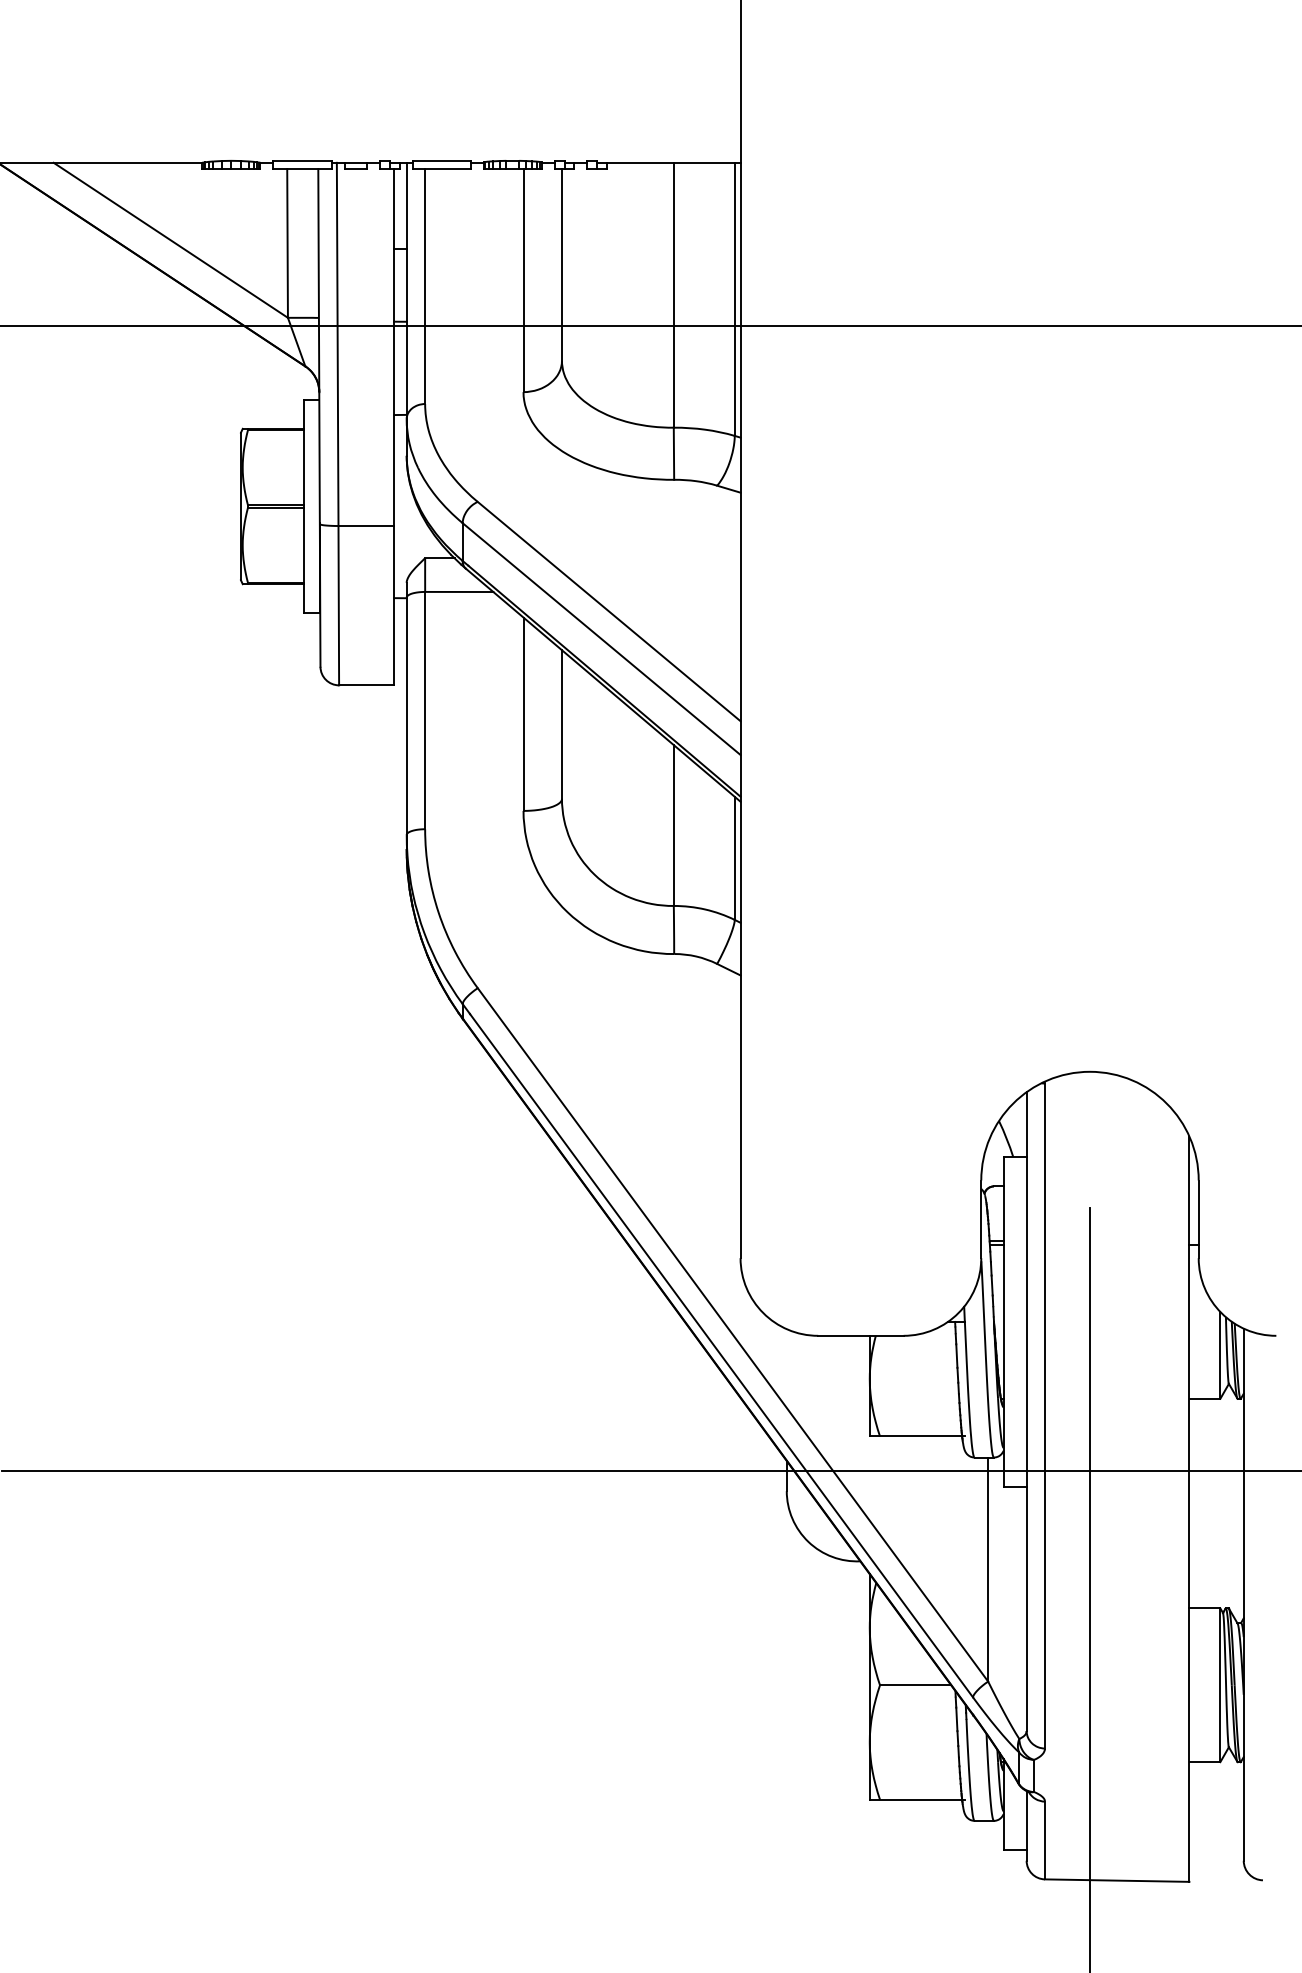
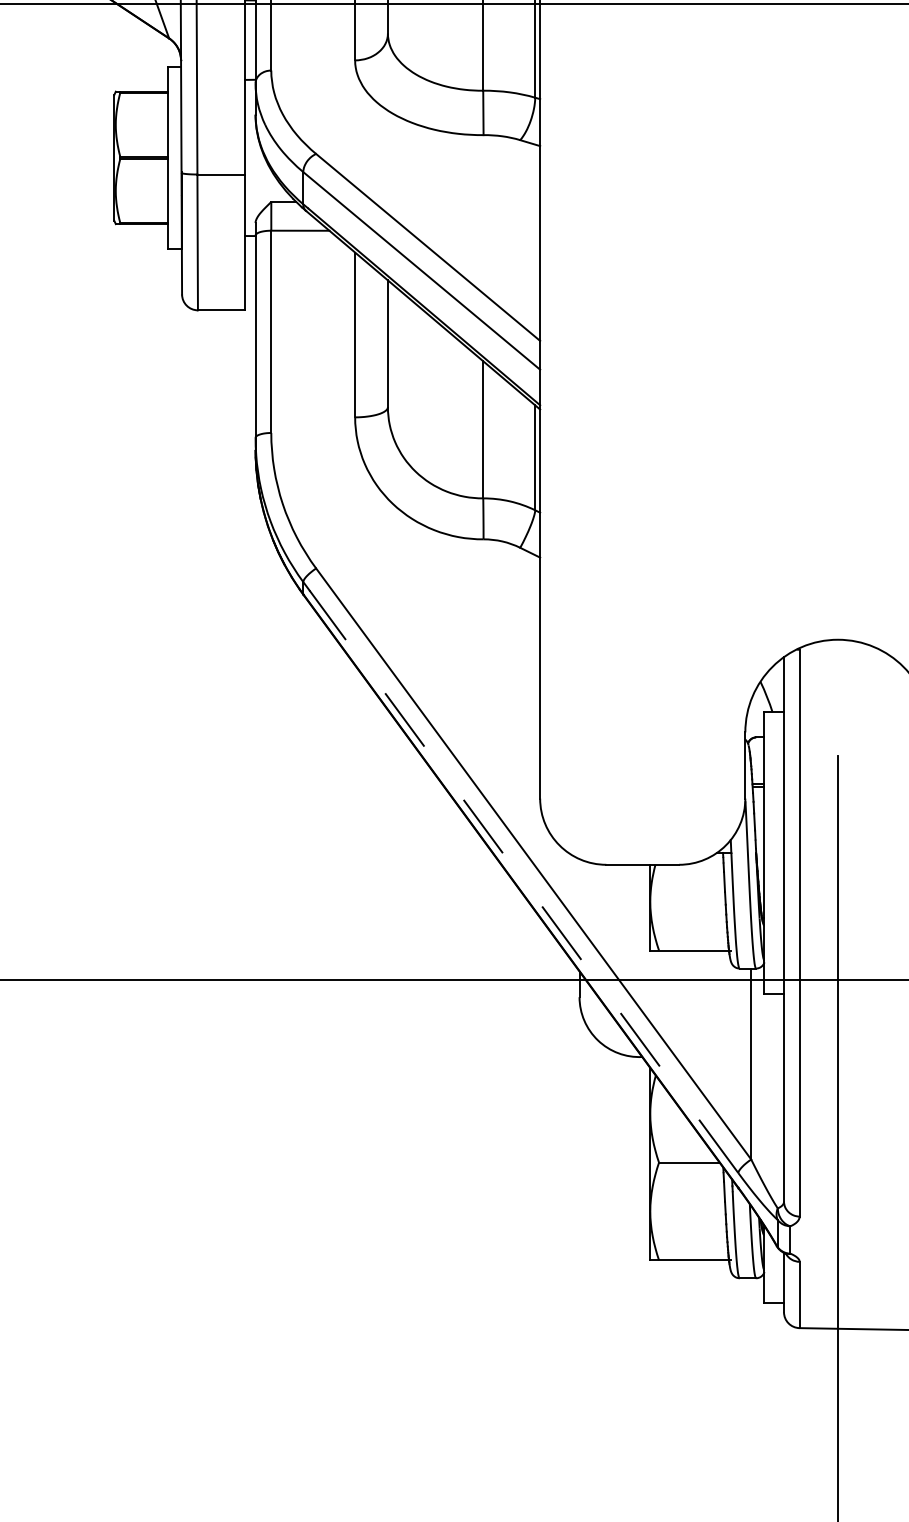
line: (721, 1355) -> (523, 881), solid -> dashed

